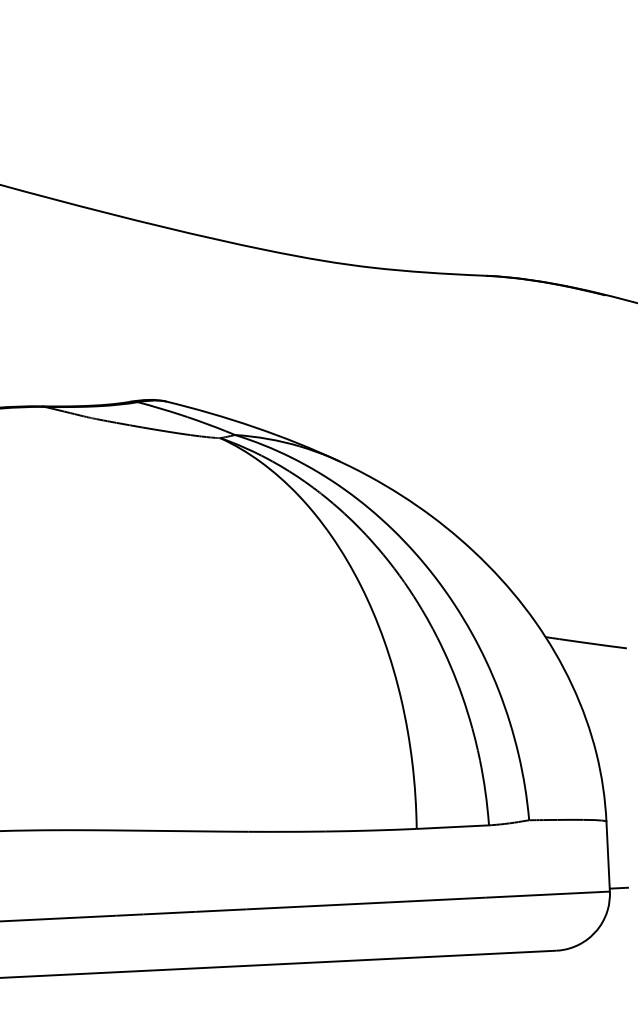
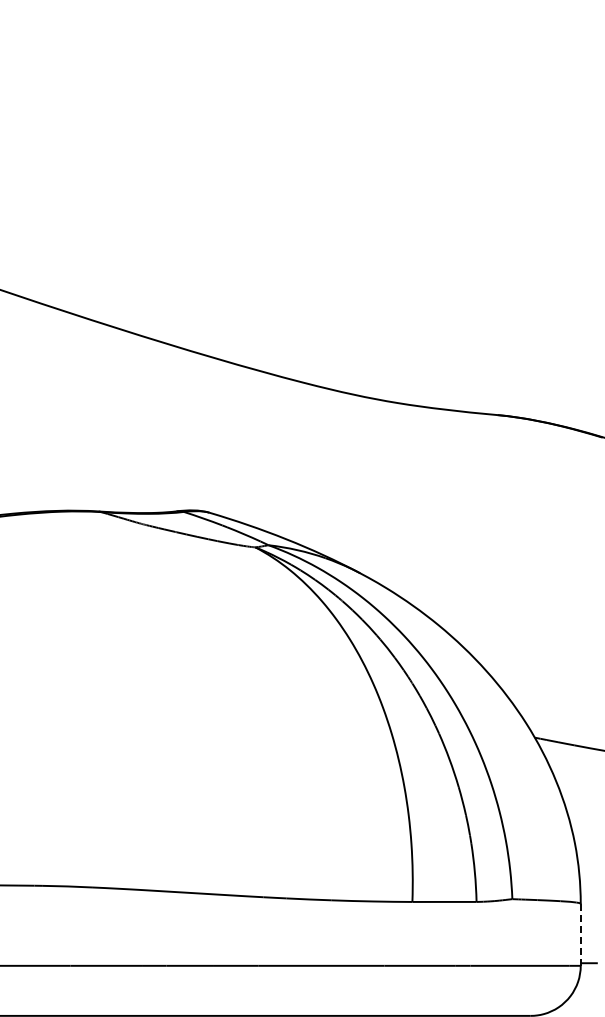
line: (607, 856) -> (580, 934), solid -> dashed

